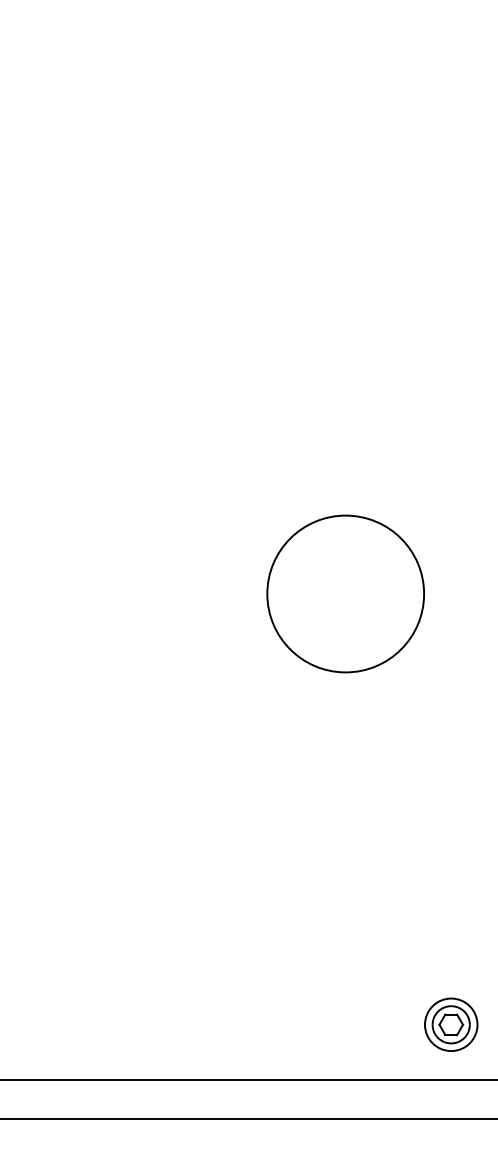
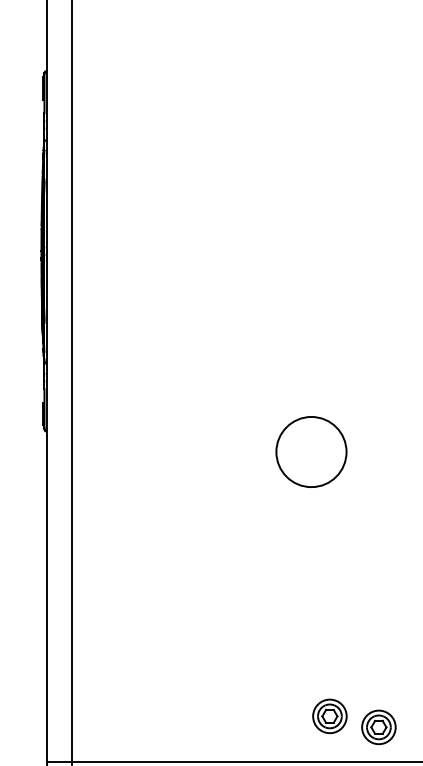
circle: (345, 593) -> (311, 451), size x0.7
part: (373, 1007) -> (329, 716), added

